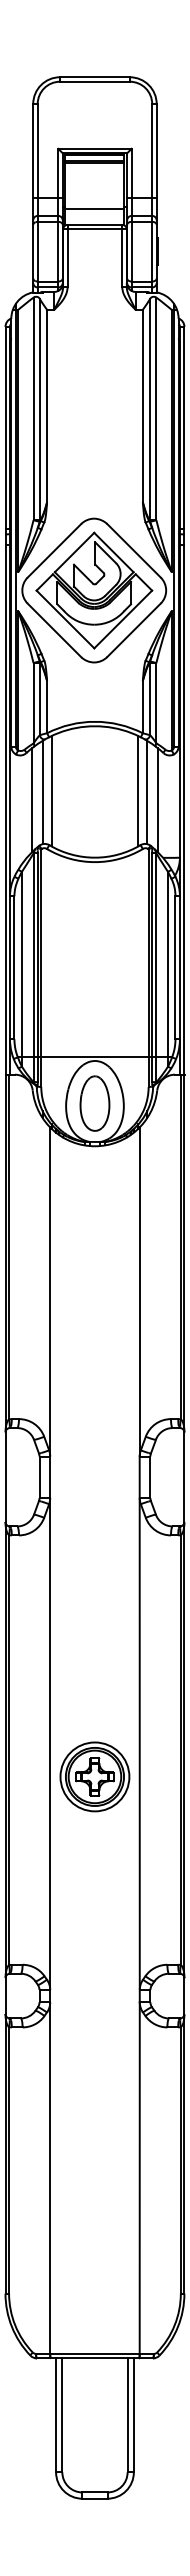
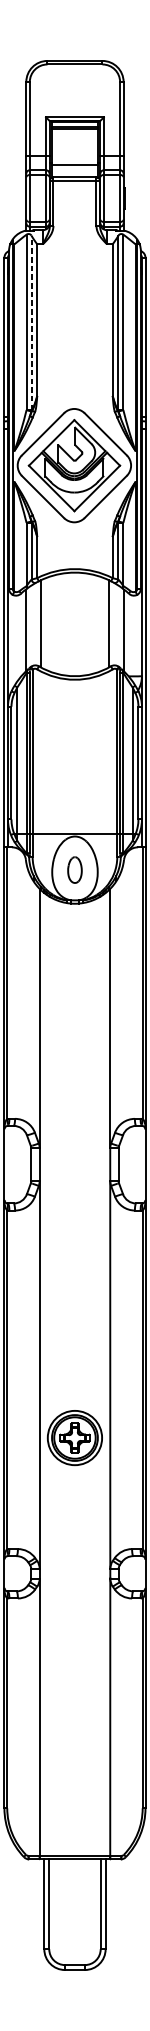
line: (39, 409) -> (31, 322), solid -> dashed
line: (42, 792) -> (33, 624), removed
line: (147, 792) -> (116, 624), removed
part: (94, 1103) -> (74, 870), size x0.6
part: (94, 1776) -> (74, 1437), moved

